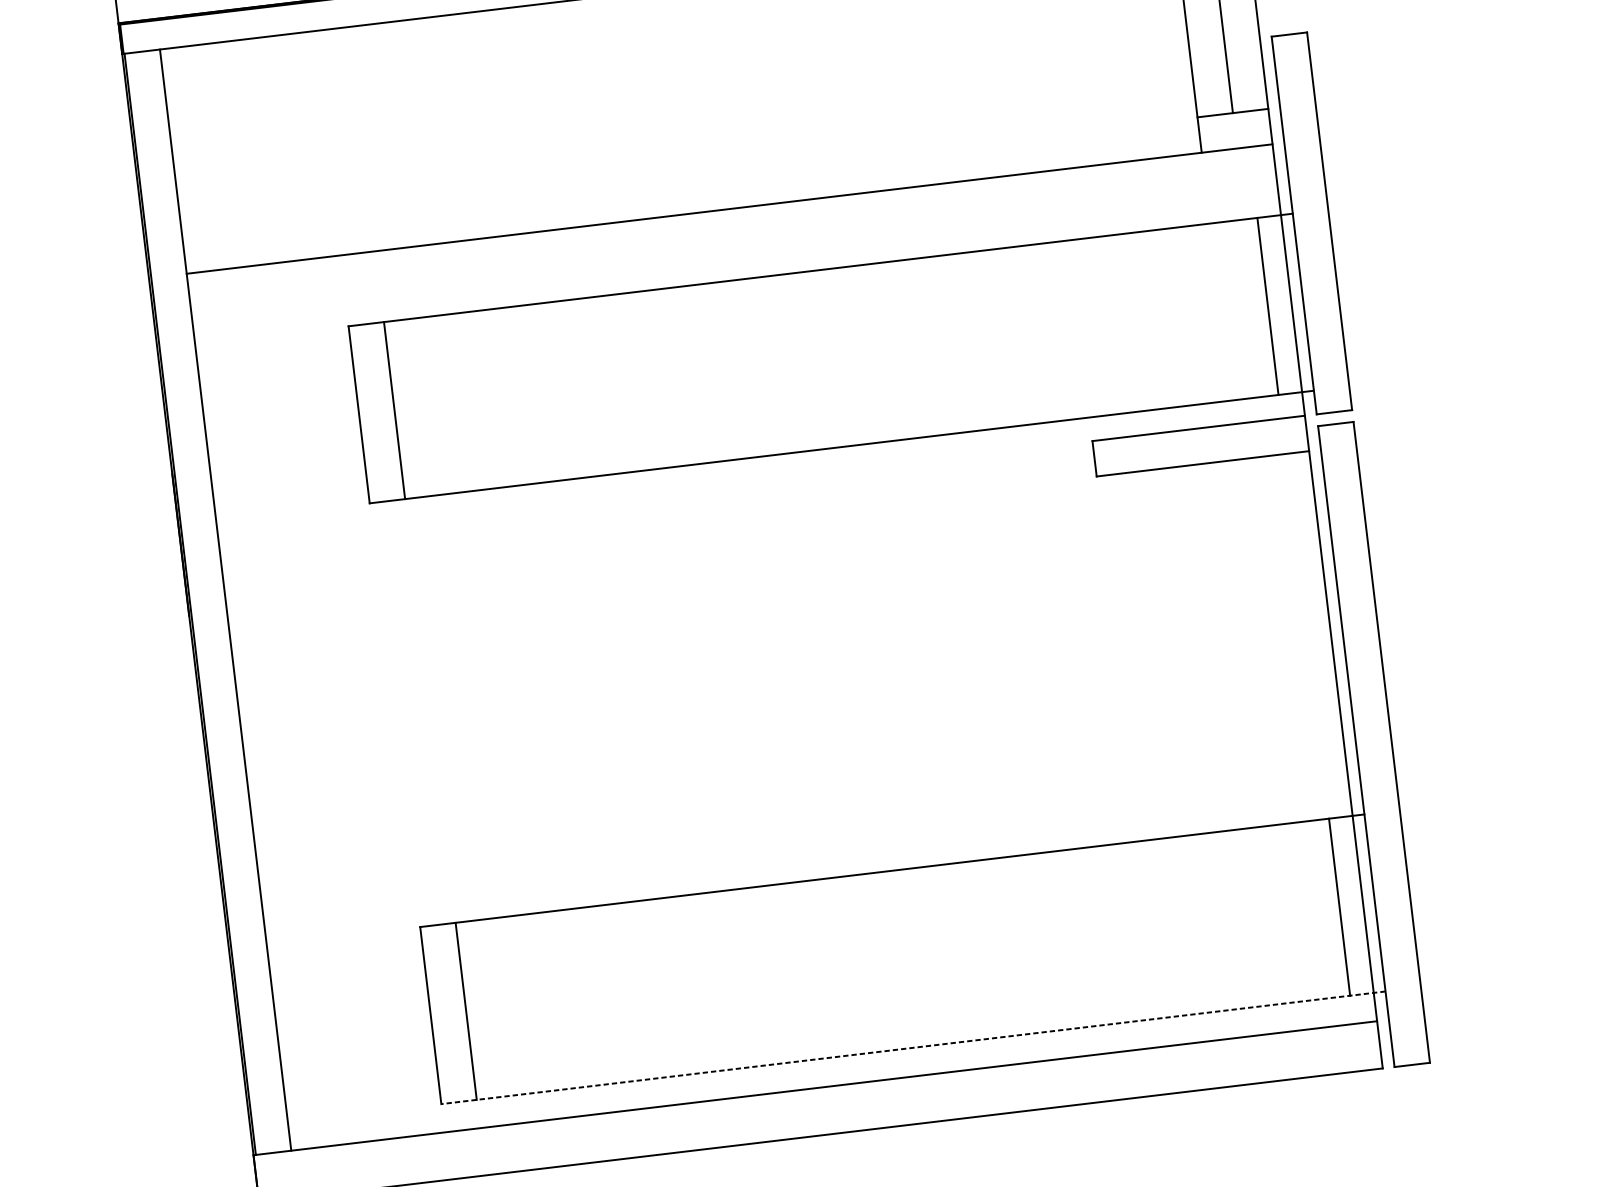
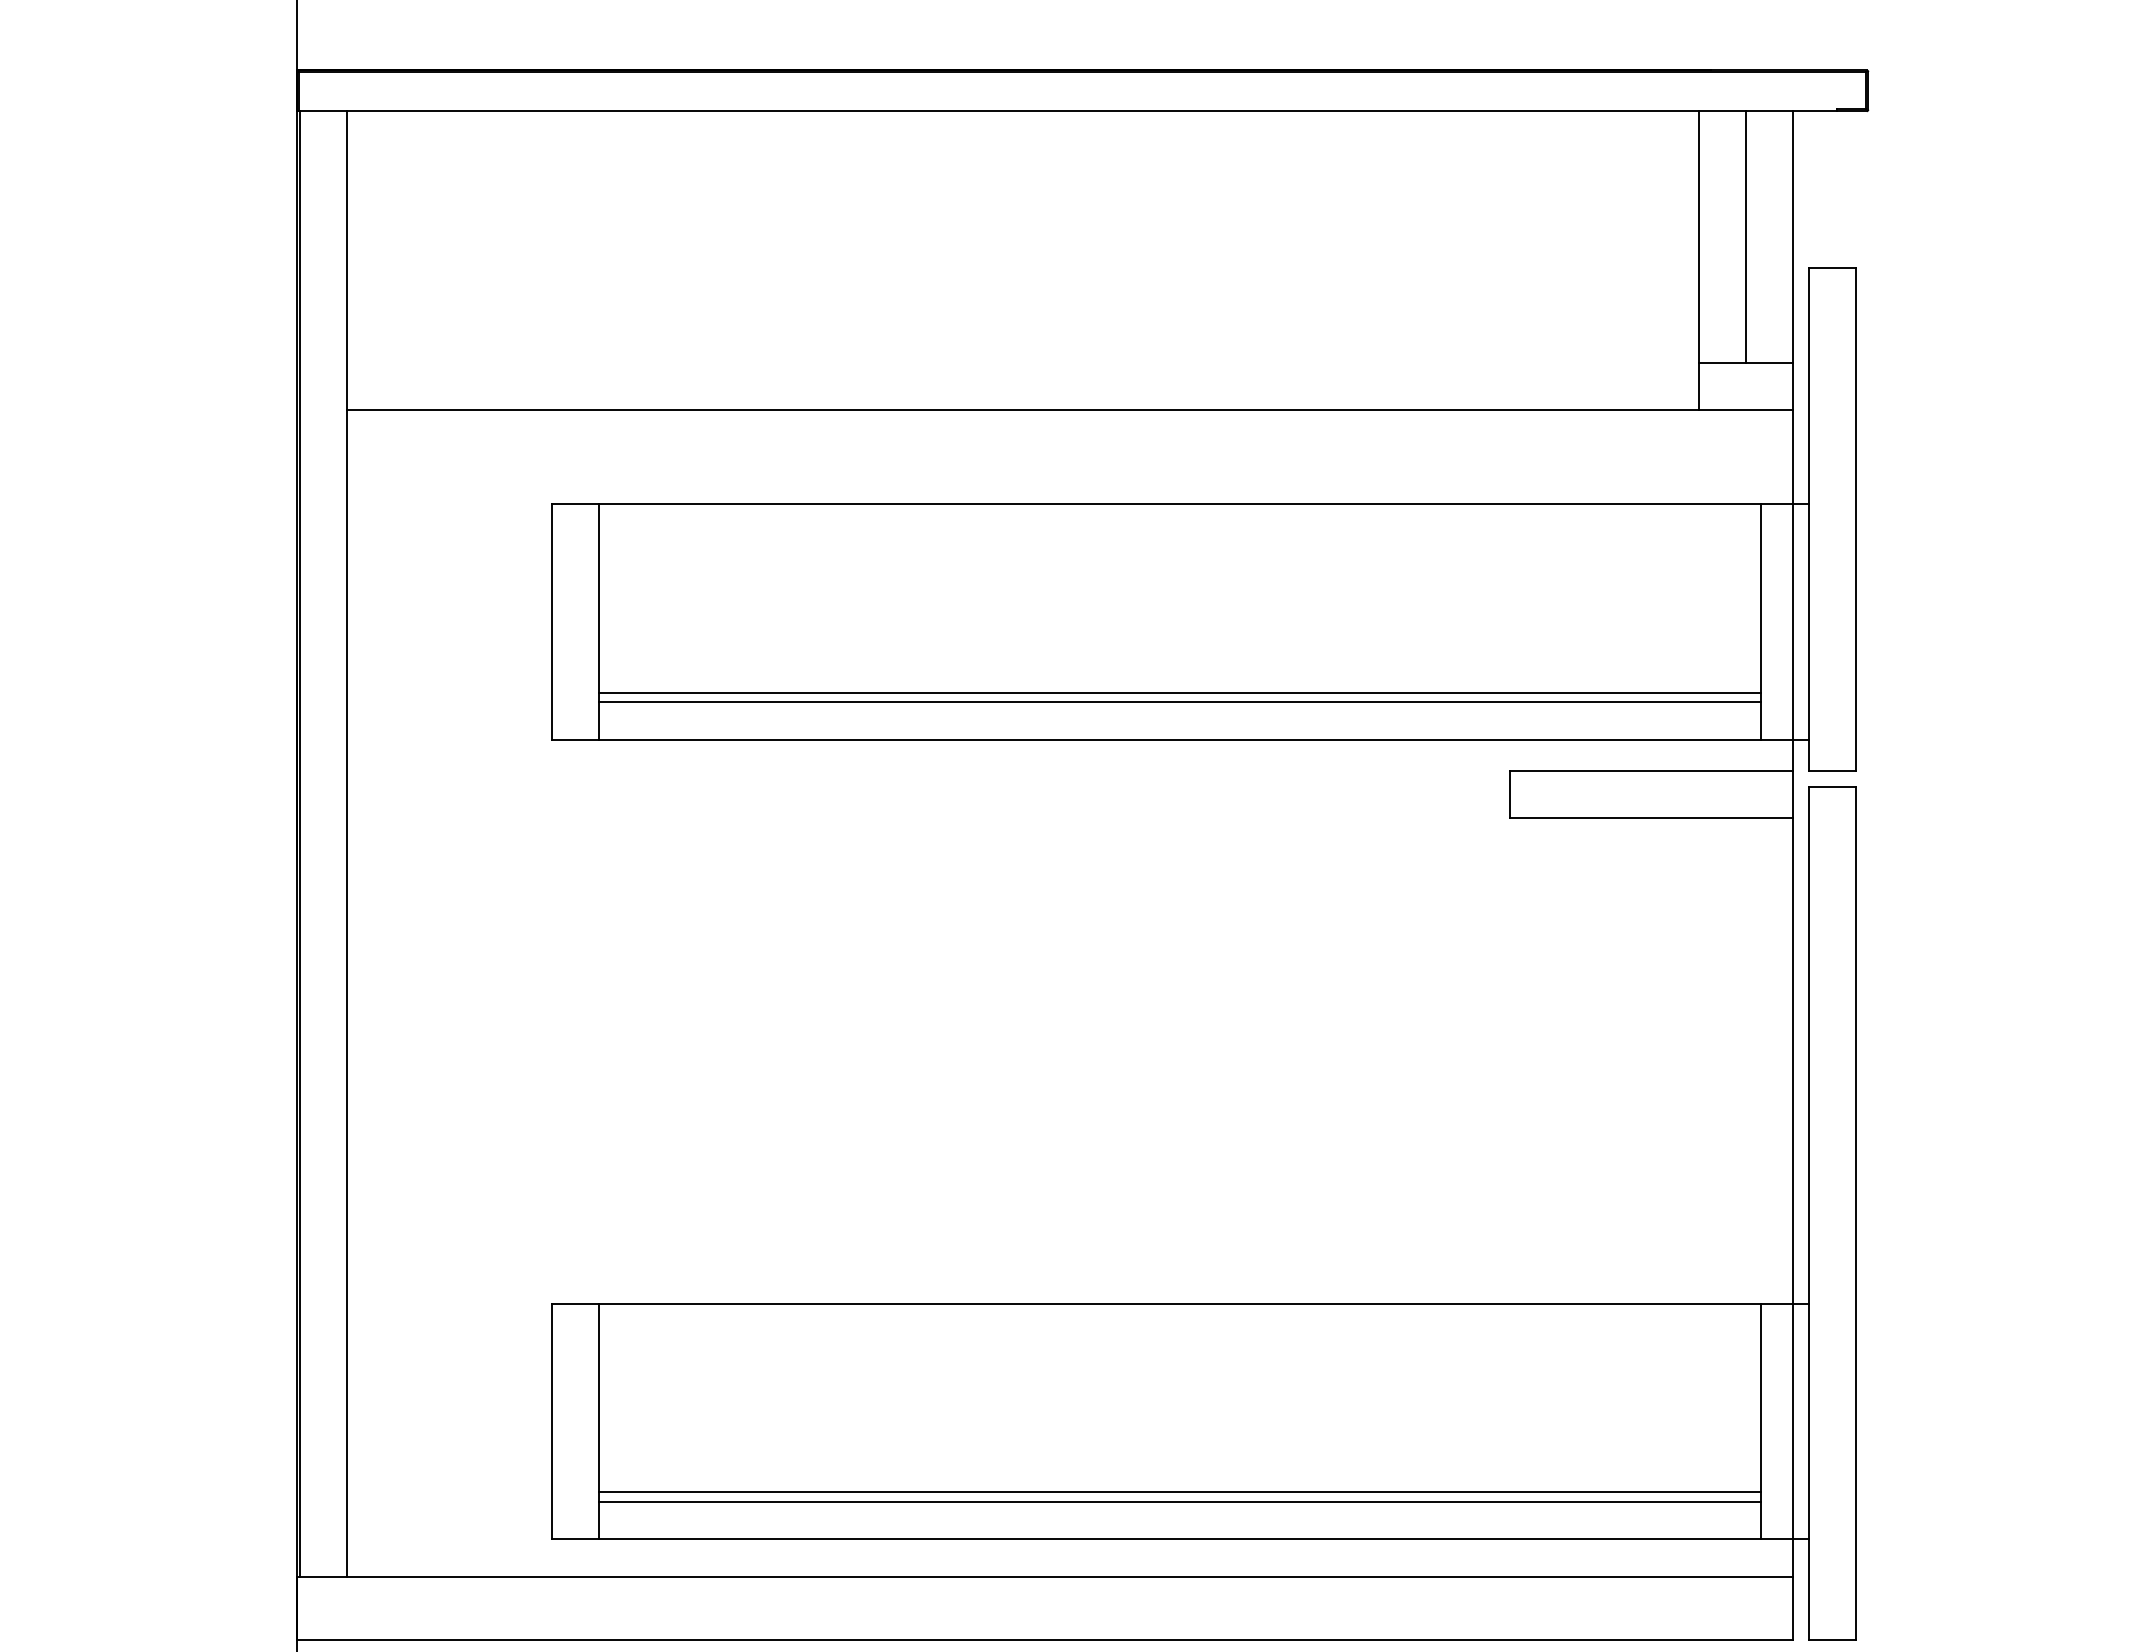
line: (837, 411) -> (1179, 692), added
line: (838, 419) -> (1179, 702), added
line: (908, 1012) -> (1179, 1492), added
line: (909, 1019) -> (1179, 1501), added
line: (912, 1047) -> (1179, 1539), dashed -> solid

